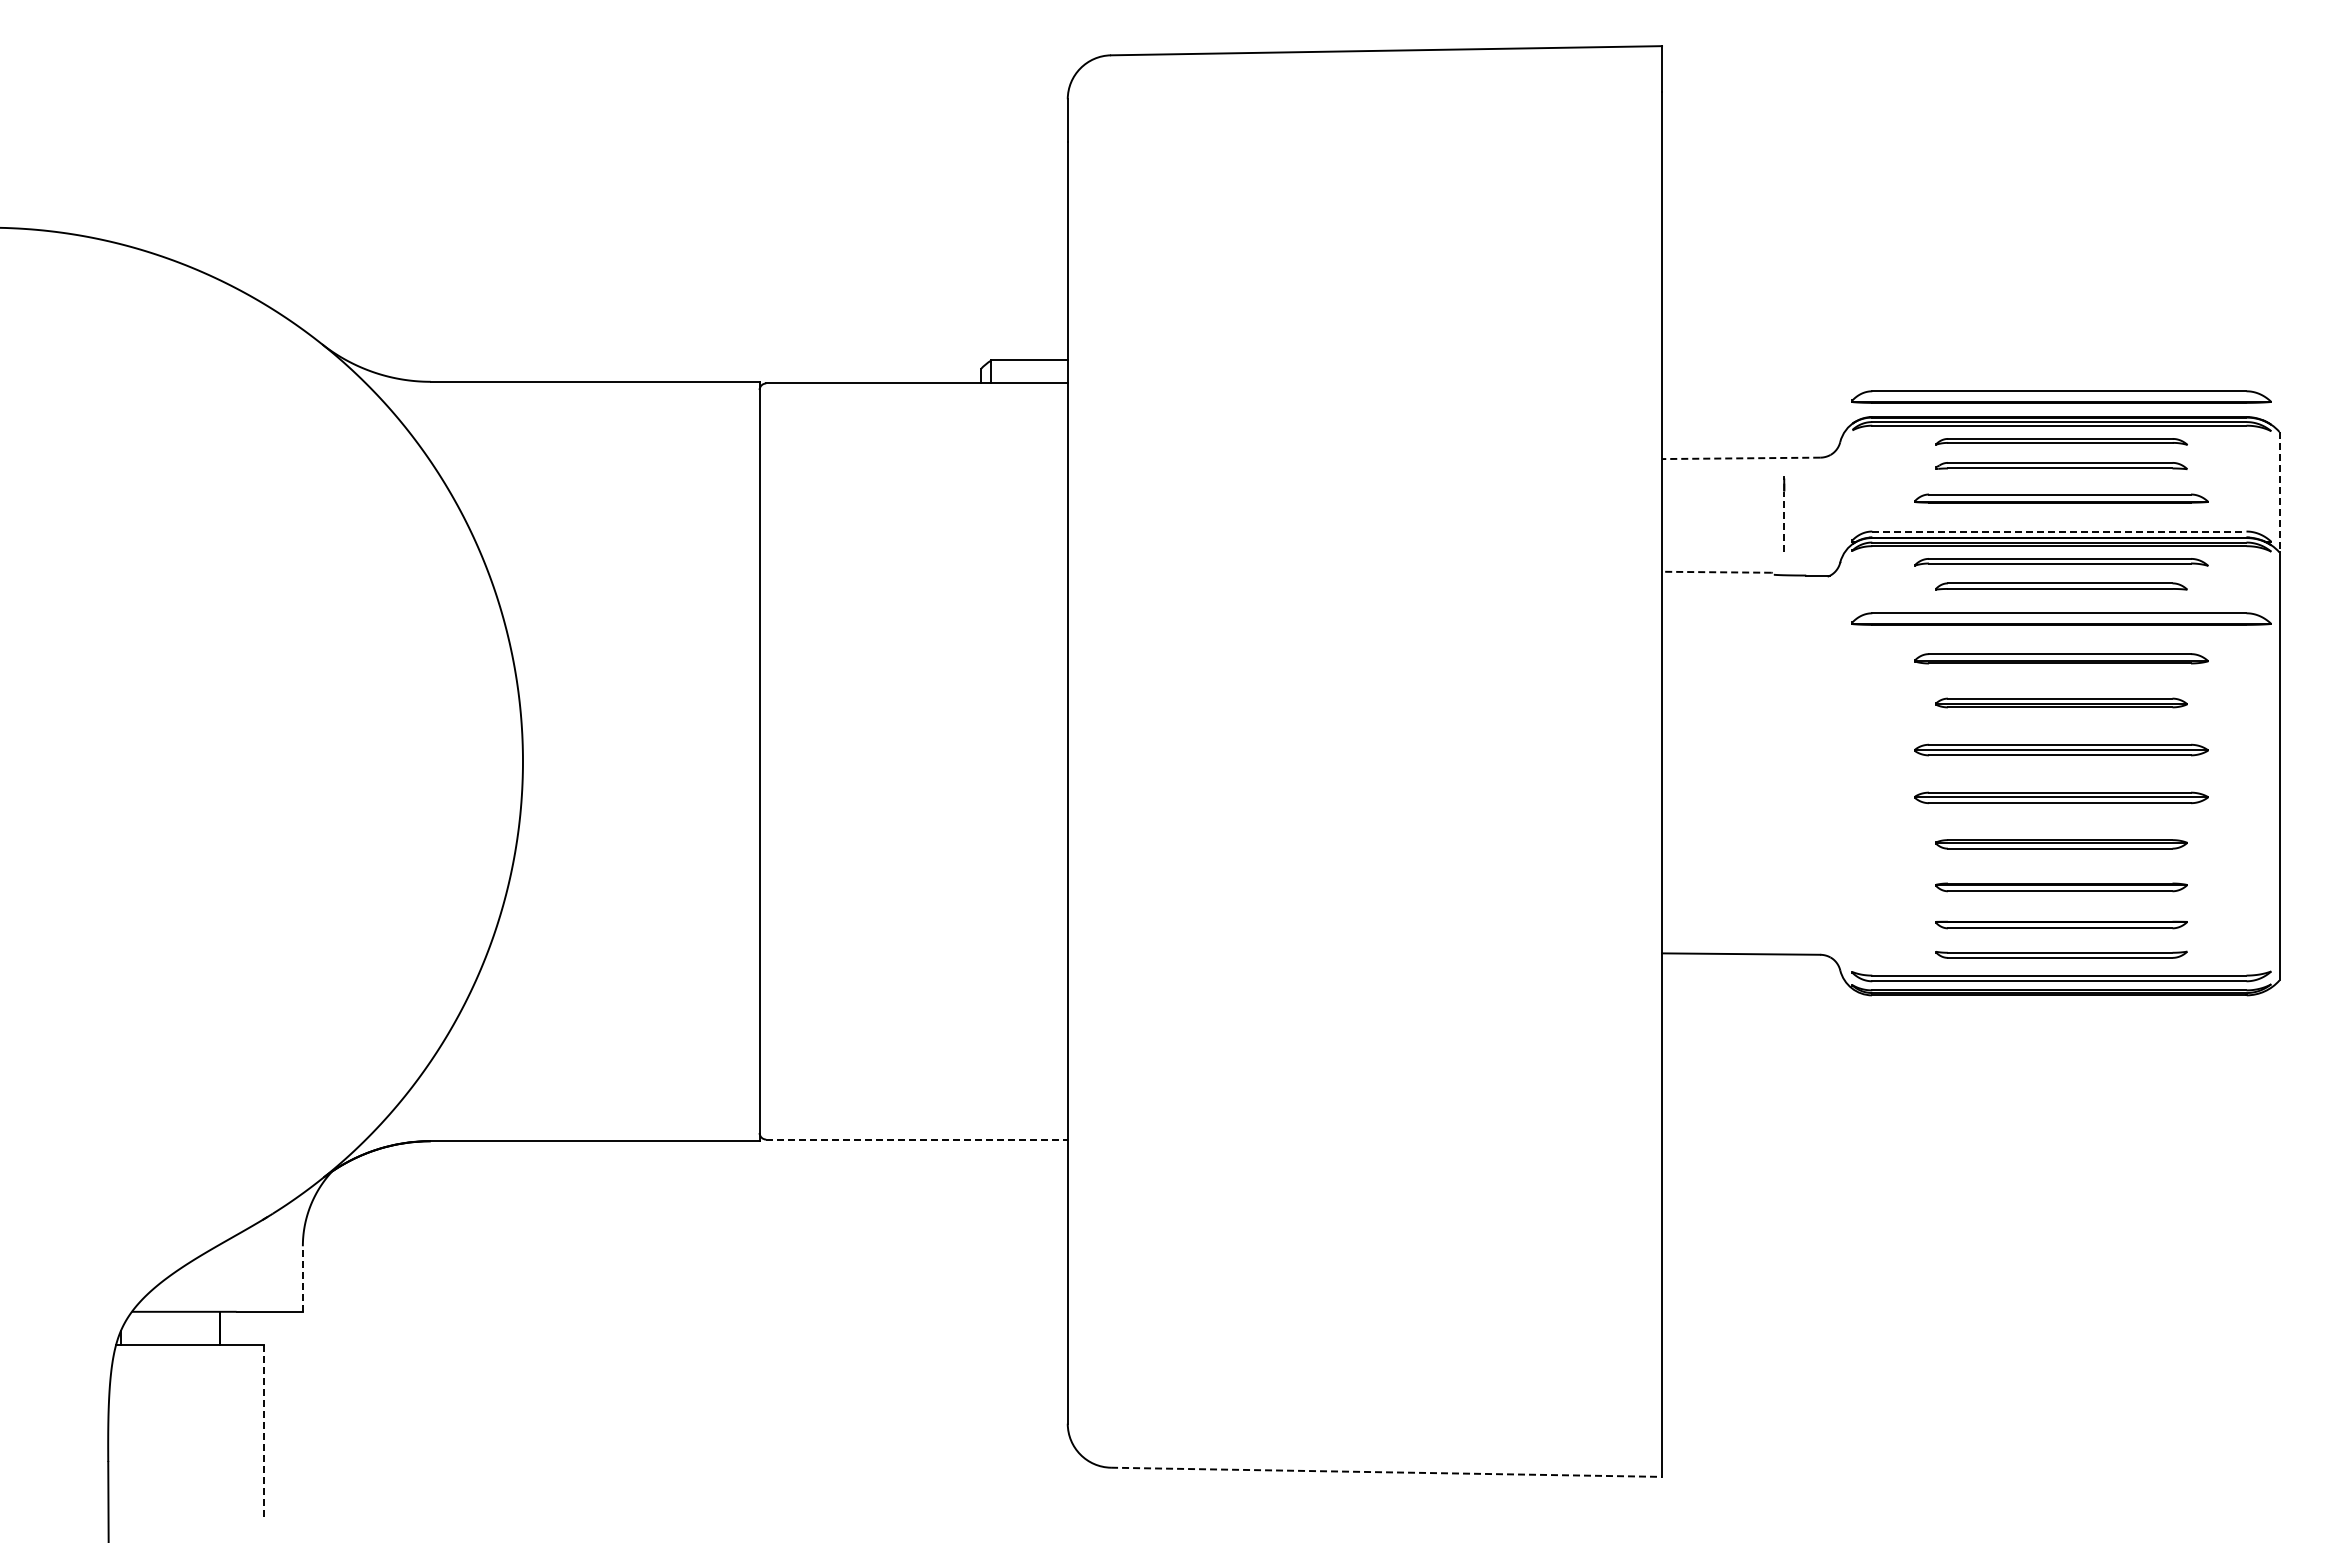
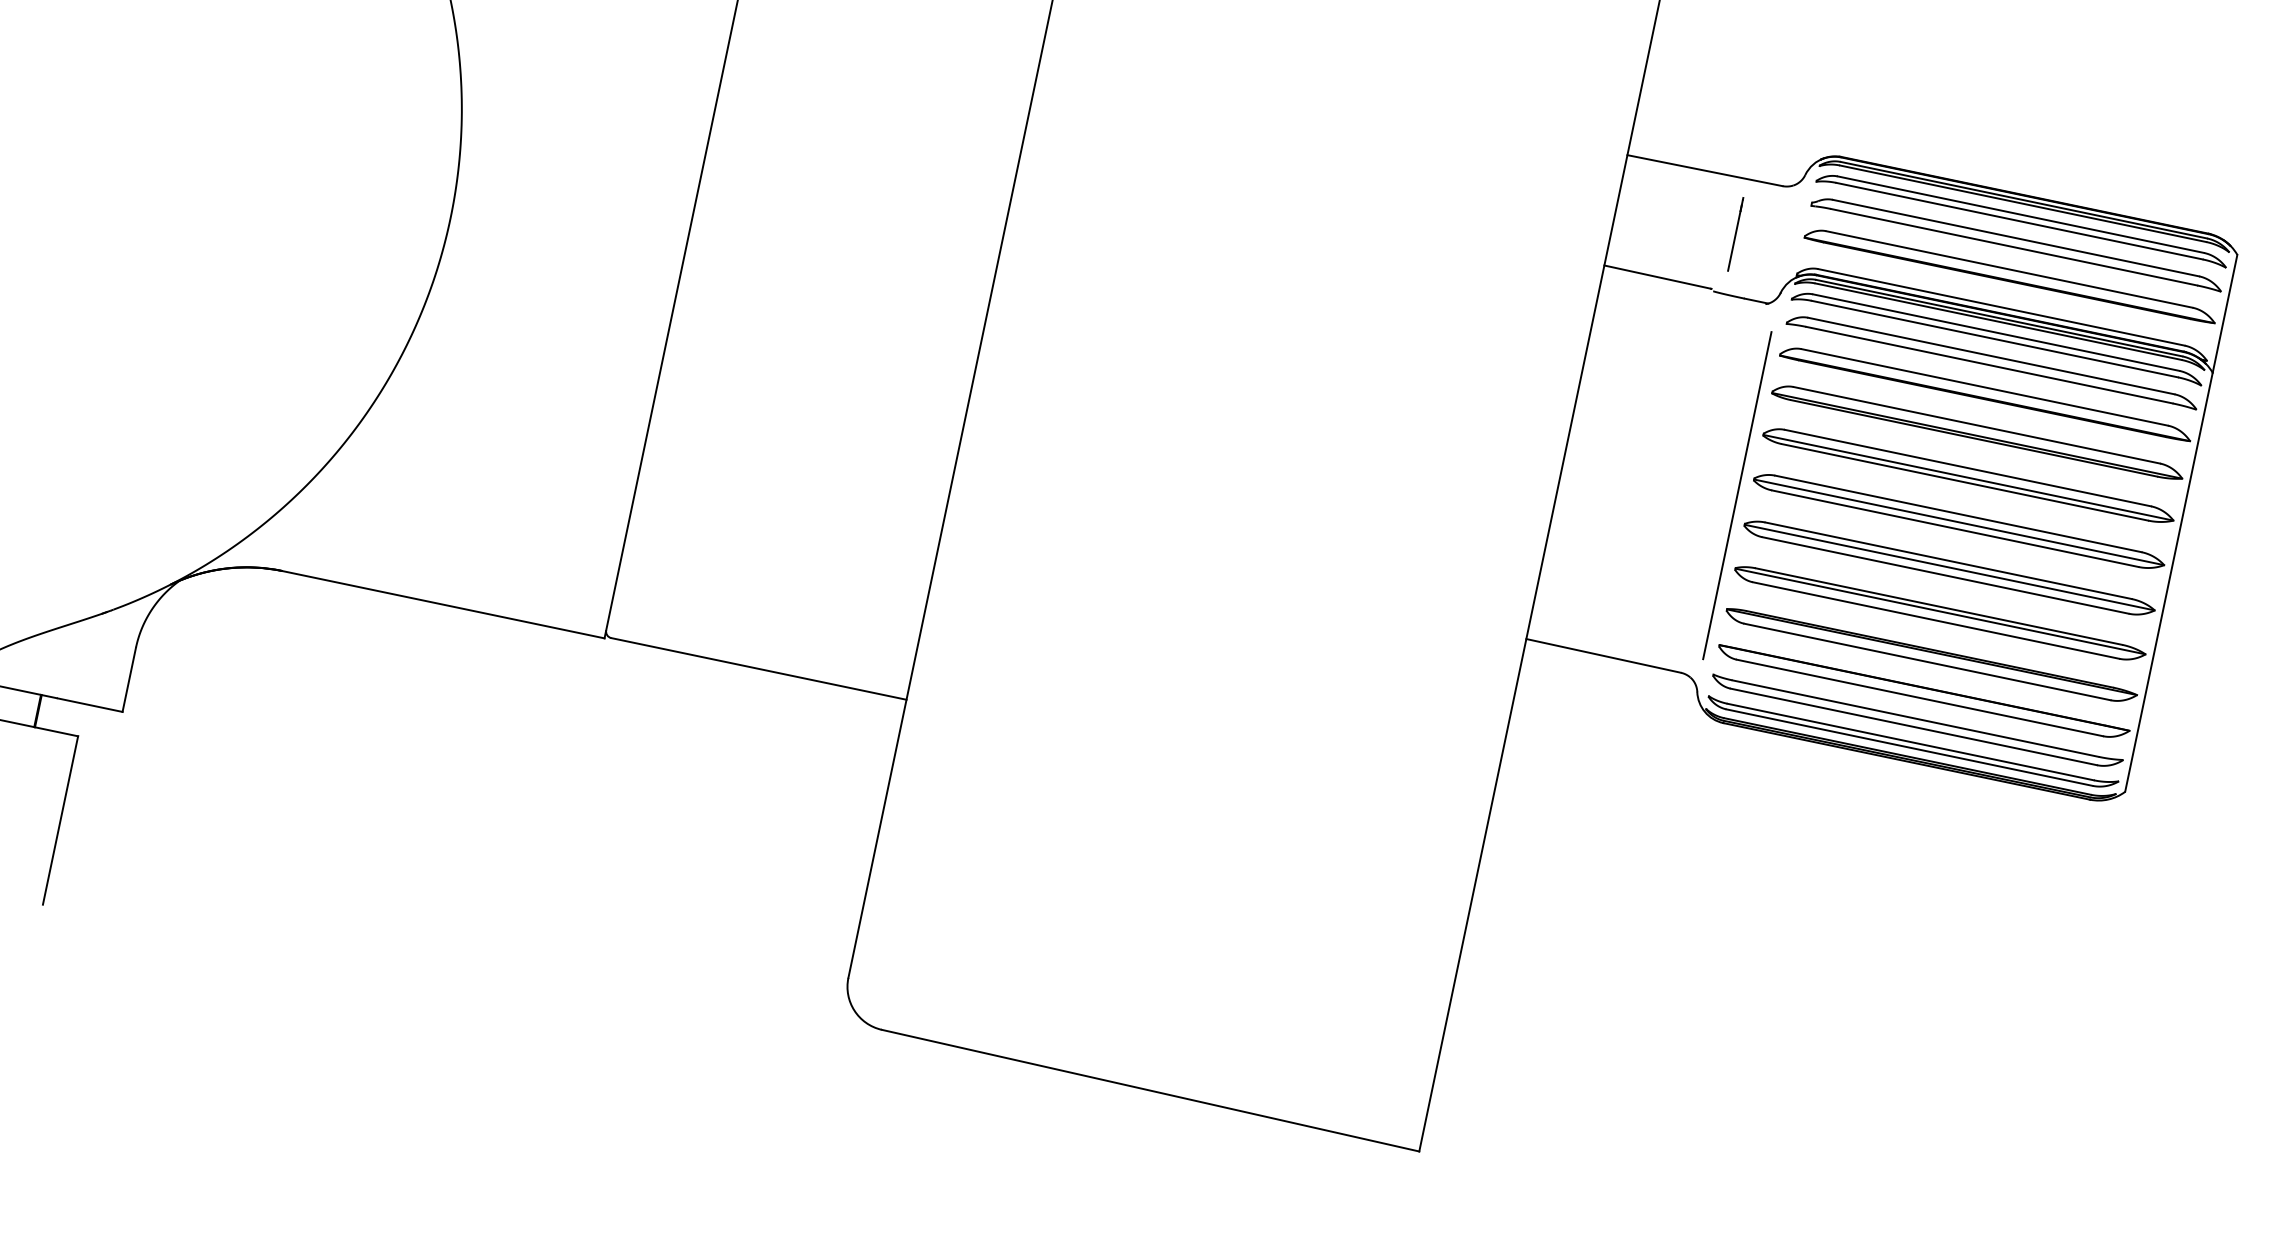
part: (2061, 396) -> (2031, 175), removed
part: (2061, 441) -> (2022, 219), size x1.67
line: (1740, 458) -> (1704, 170), dashed -> solid
part: (2061, 465) -> (2017, 243), size x1.67
line: (2279, 492) -> (2224, 314), dashed -> solid
part: (2061, 498) -> (2010, 275), size x1.43
line: (1784, 521) -> (1734, 241), dashed -> solid
line: (2059, 531) -> (2001, 307), dashed -> solid
part: (2061, 562) -> (1997, 338), size x1.43
line: (1716, 572) -> (1657, 277), dashed -> solid
part: (2061, 586) -> (1992, 361), size x1.67
part: (2061, 658) -> (1977, 432), size x1.43
part: (2061, 702) -> (1968, 475), size x1.67
part: (2061, 749) -> (1959, 521), size x1.43
line: (1839, 769) -> (1737, 495), added
part: (2061, 797) -> (1949, 568), size x1.43
part: (2061, 844) -> (1939, 614), size x1.67
part: (2061, 887) -> (1930, 656), size x1.67
part: (2061, 924) -> (1923, 692), size x1.67
part: (2061, 954) -> (1917, 721), size x1.67
line: (916, 1139) -> (758, 668), dashed -> solid
line: (302, 1279) -> (128, 680), dashed -> solid
line: (264, 1430) -> (60, 820), dashed -> solid
line: (1386, 1472) -> (1150, 1090), dashed -> solid

